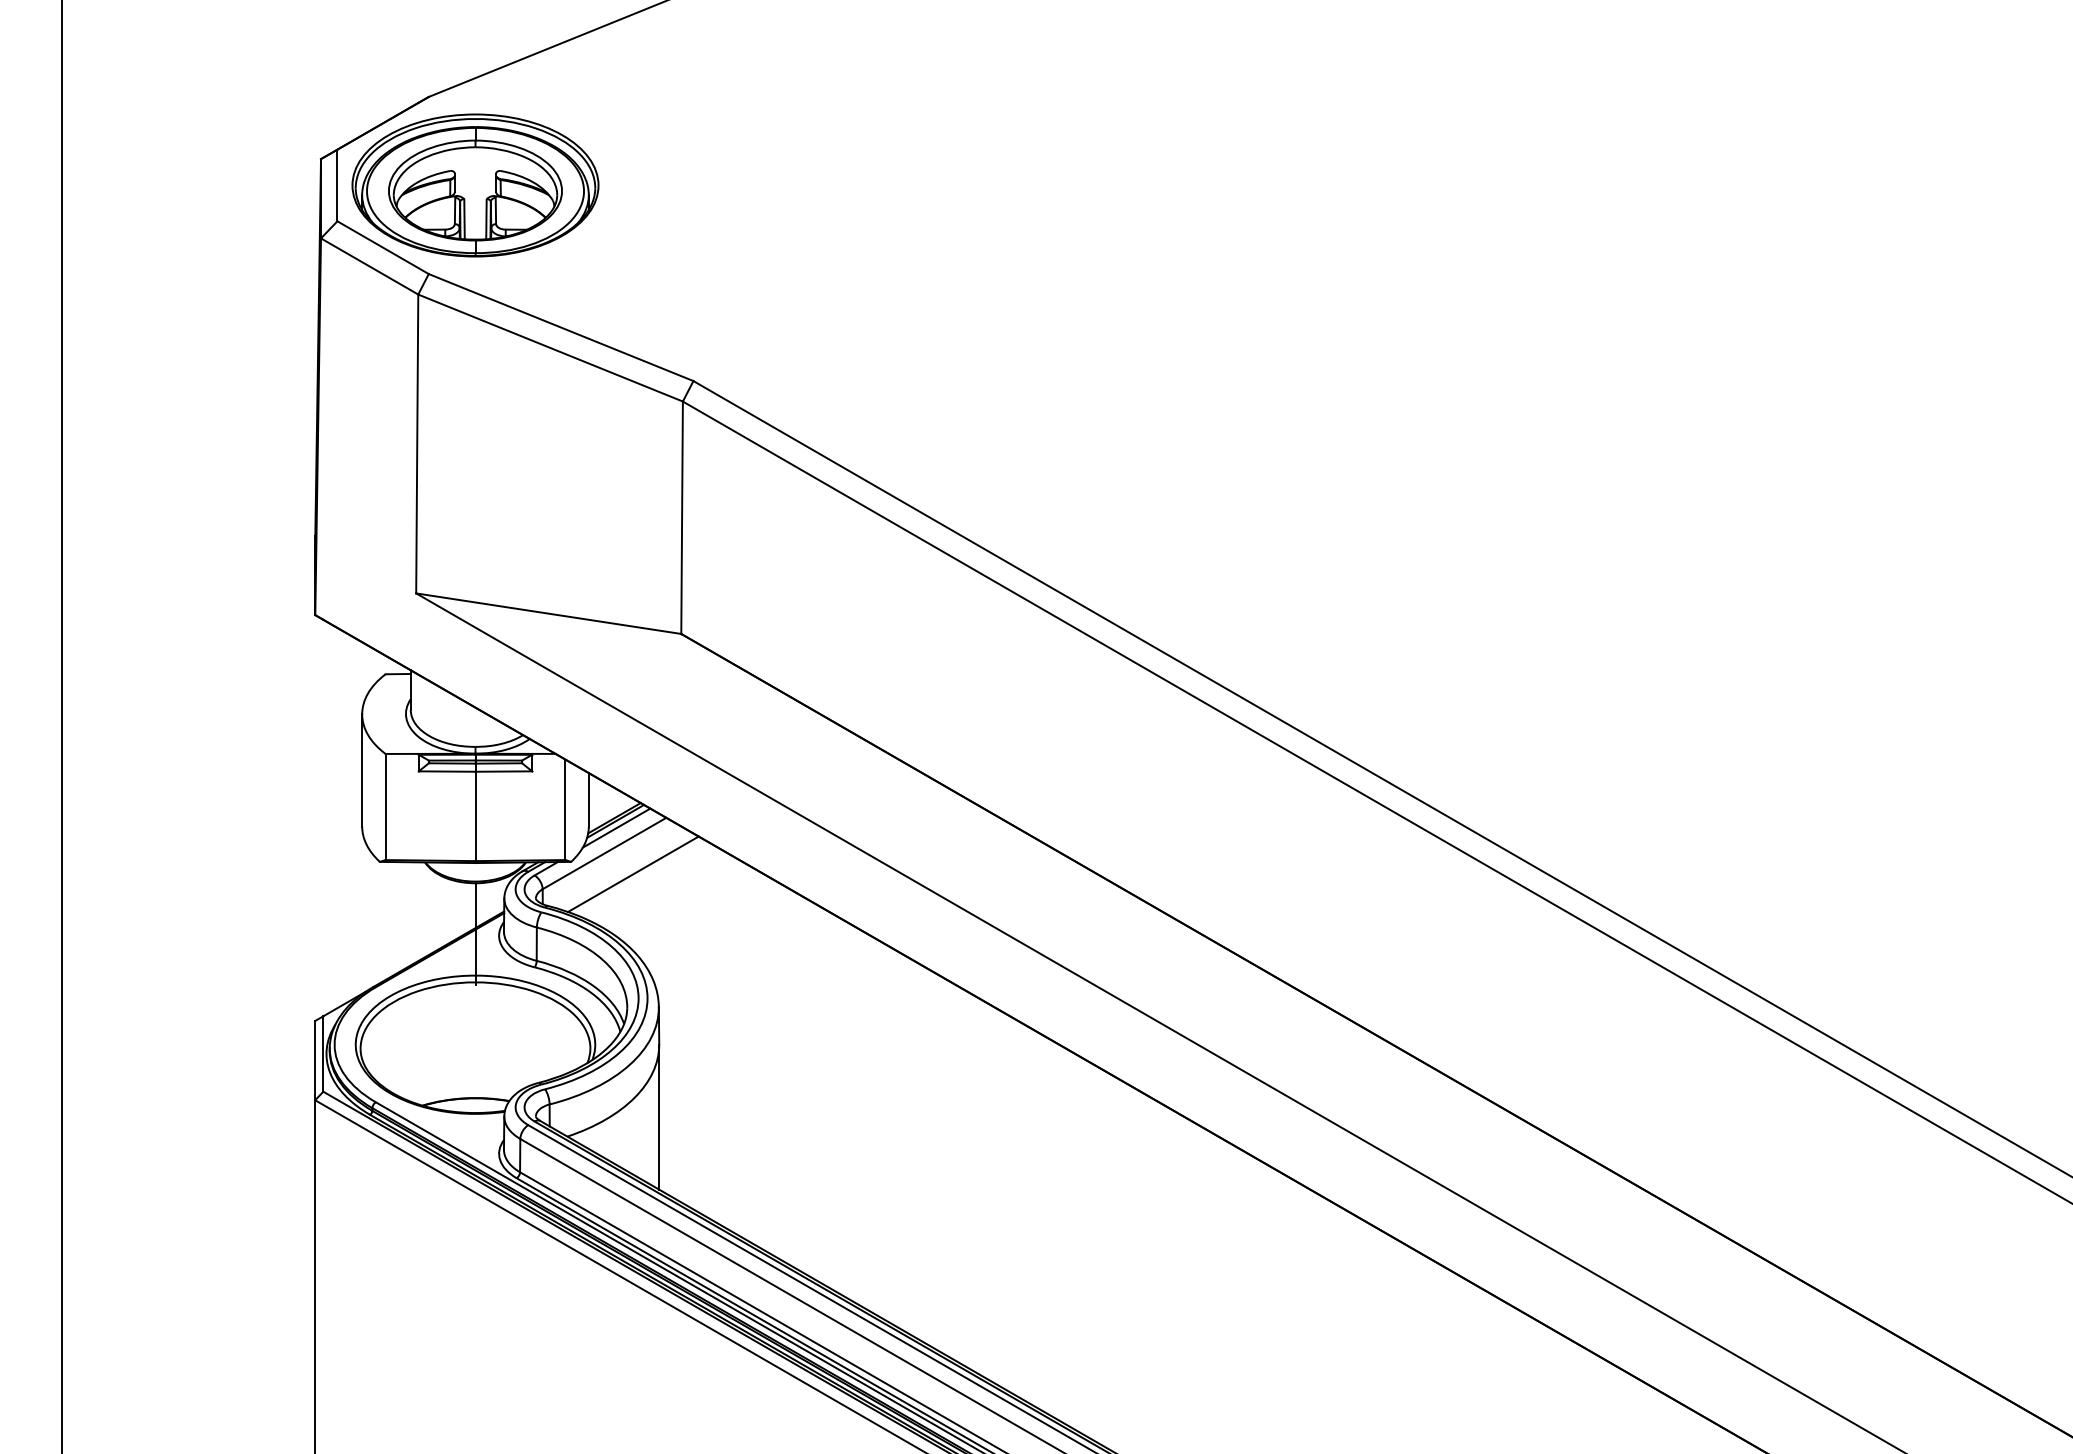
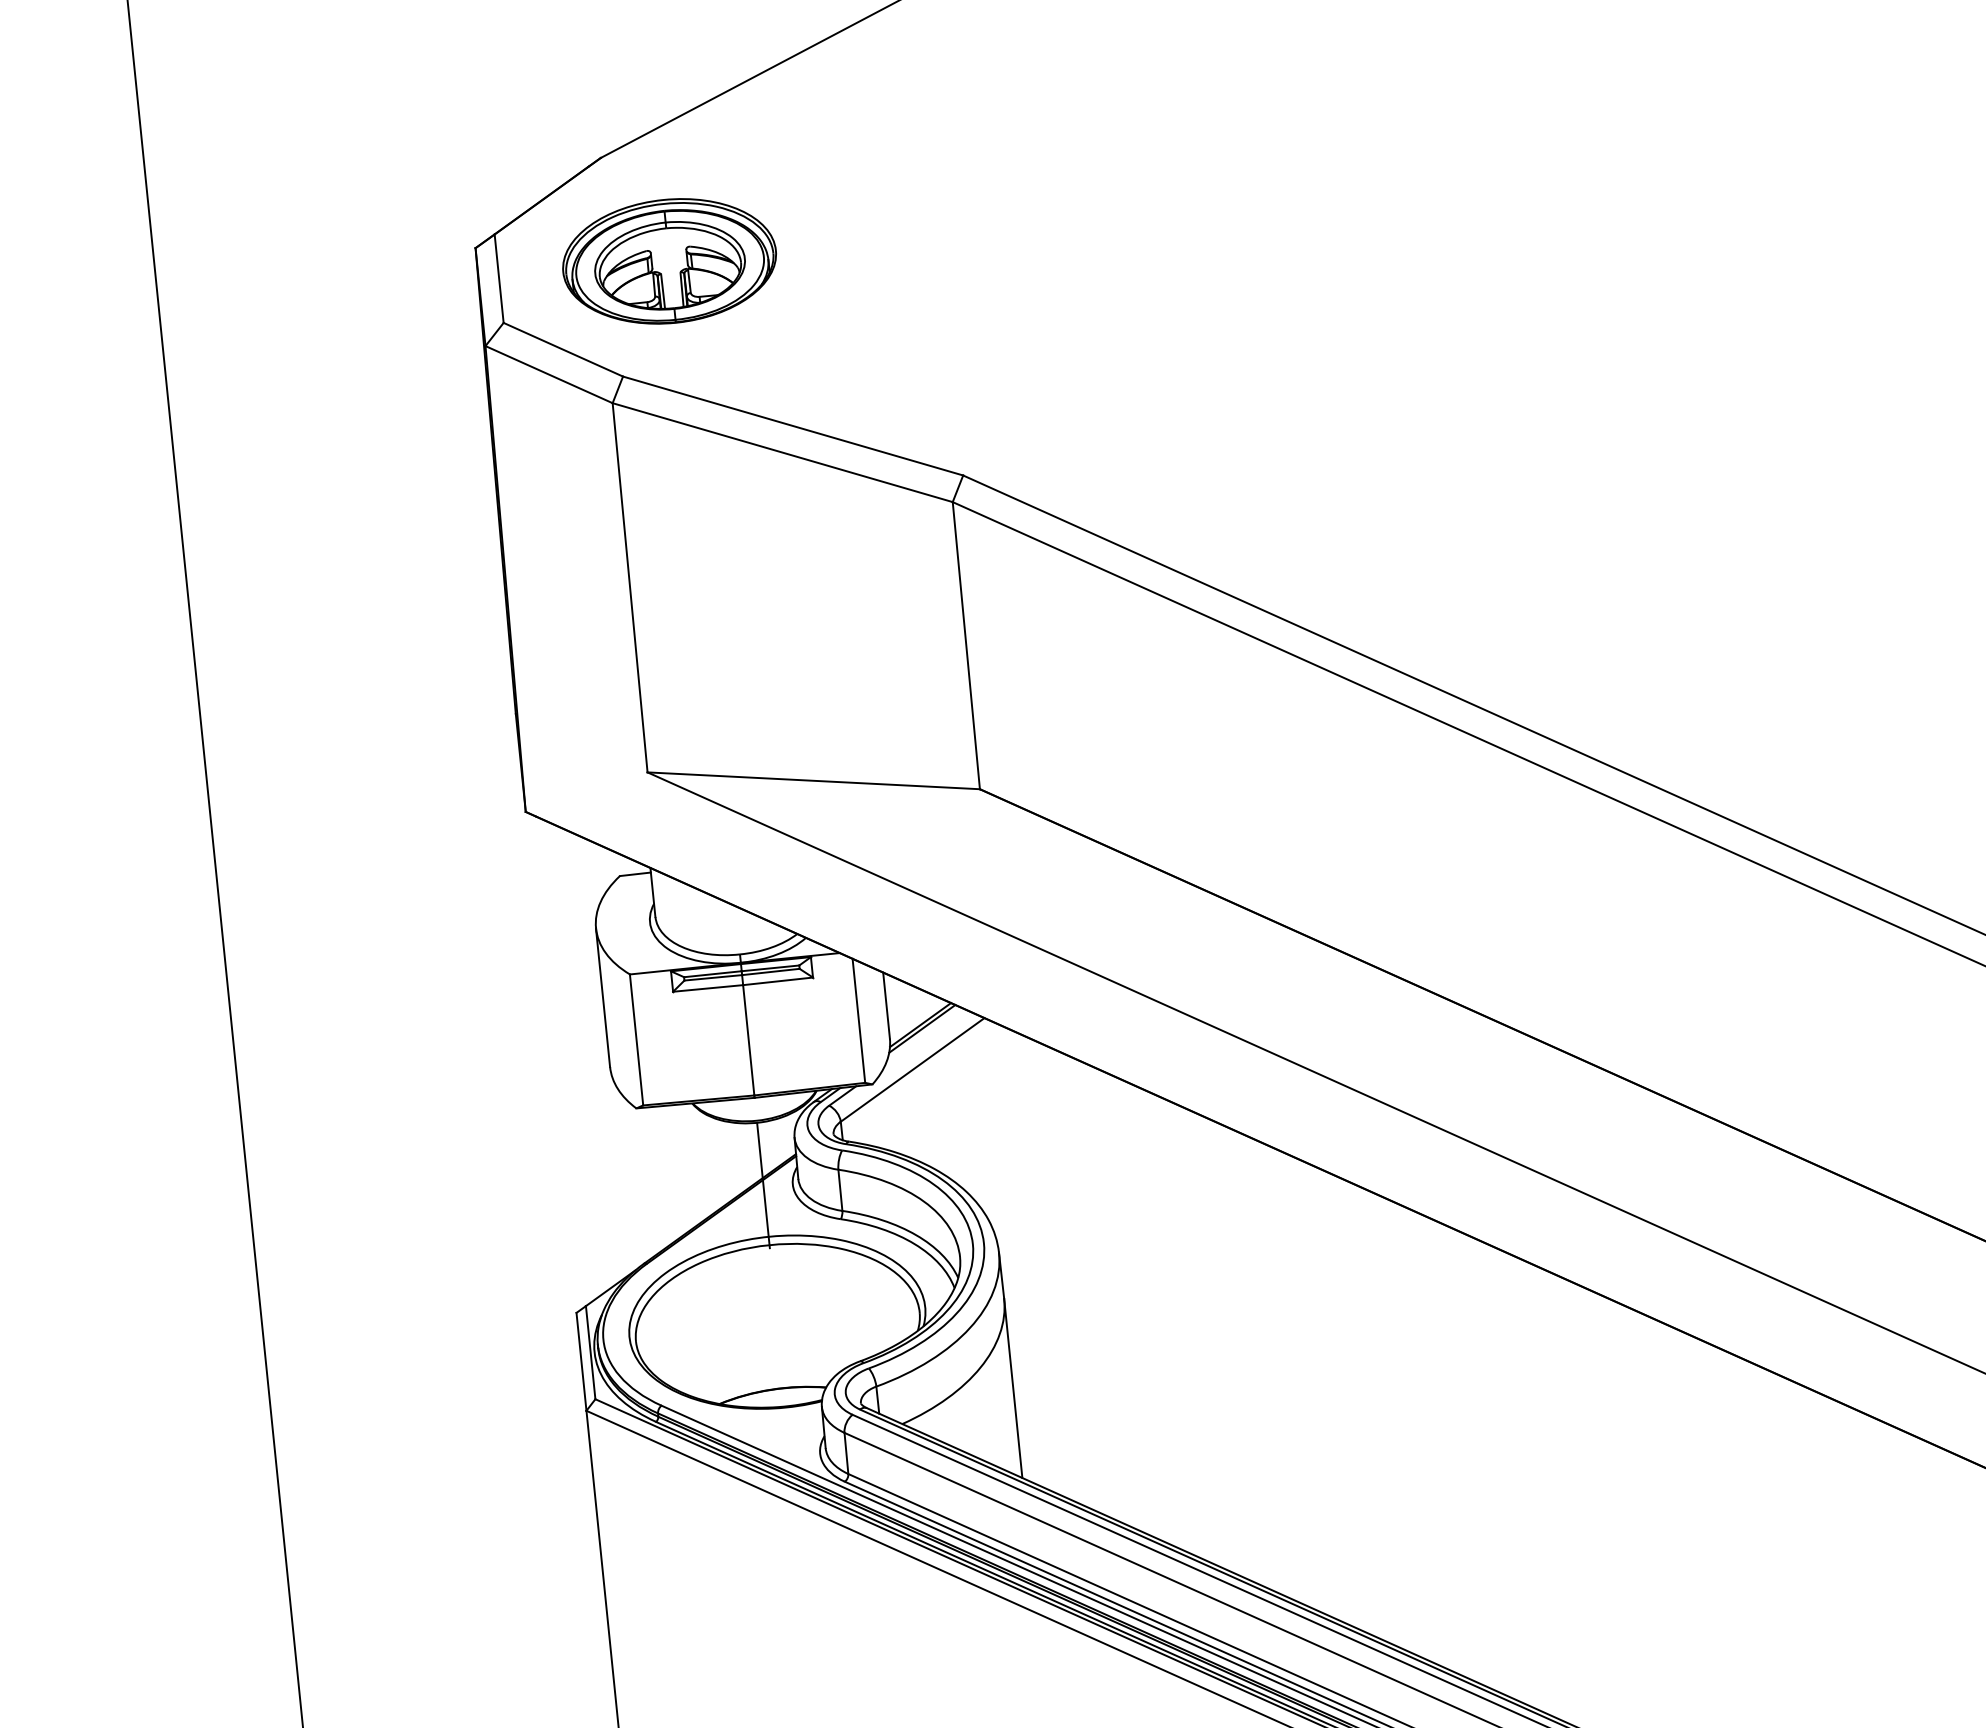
part: (475, 185) -> (669, 261), size x0.7
line: (616, 827) -> (924, 1036), removed
line: (633, 873) -> (950, 1090), removed

